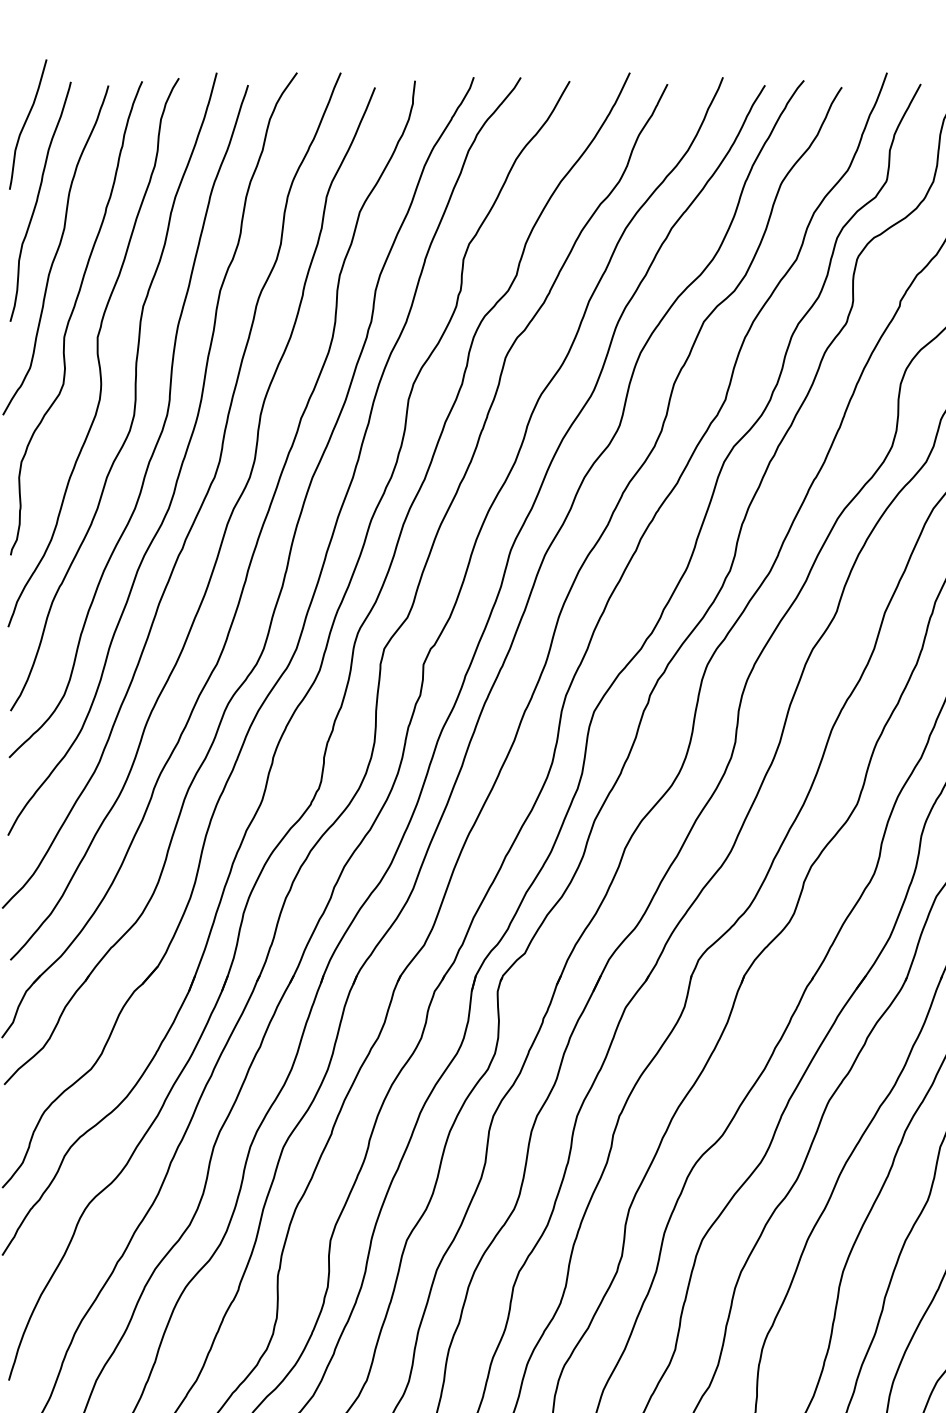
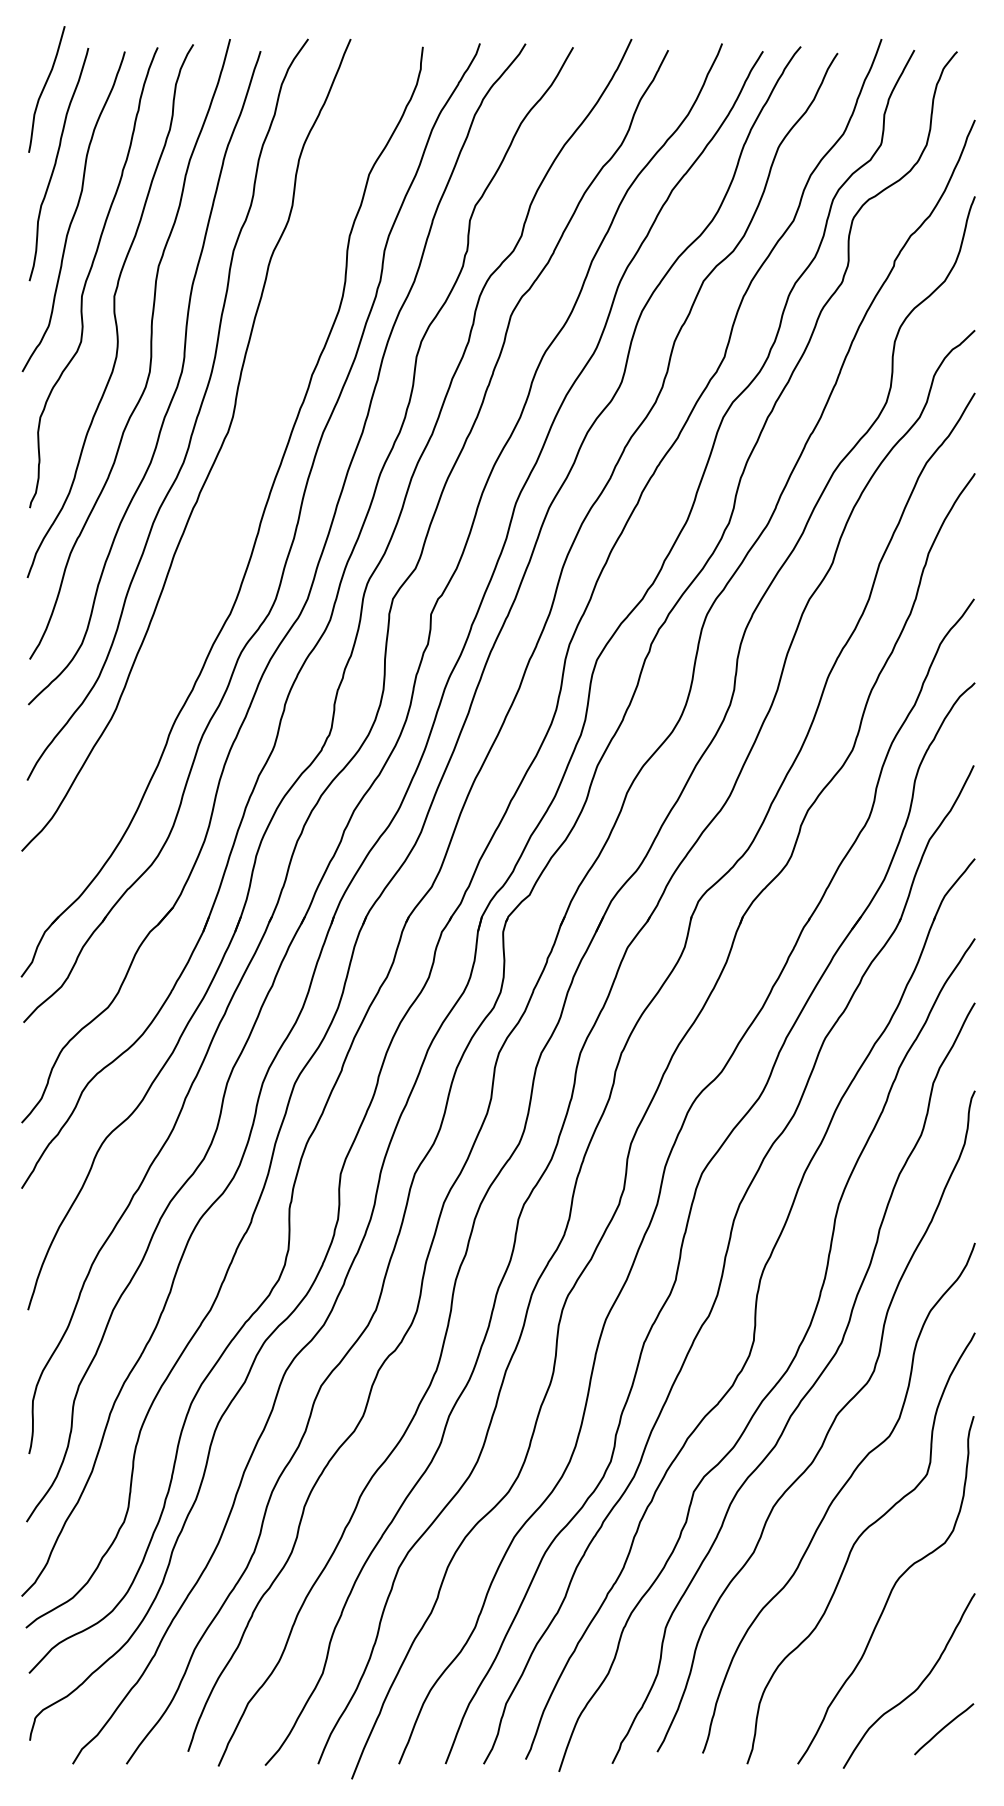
curve: (224, 529) -> (237, 483), removed

